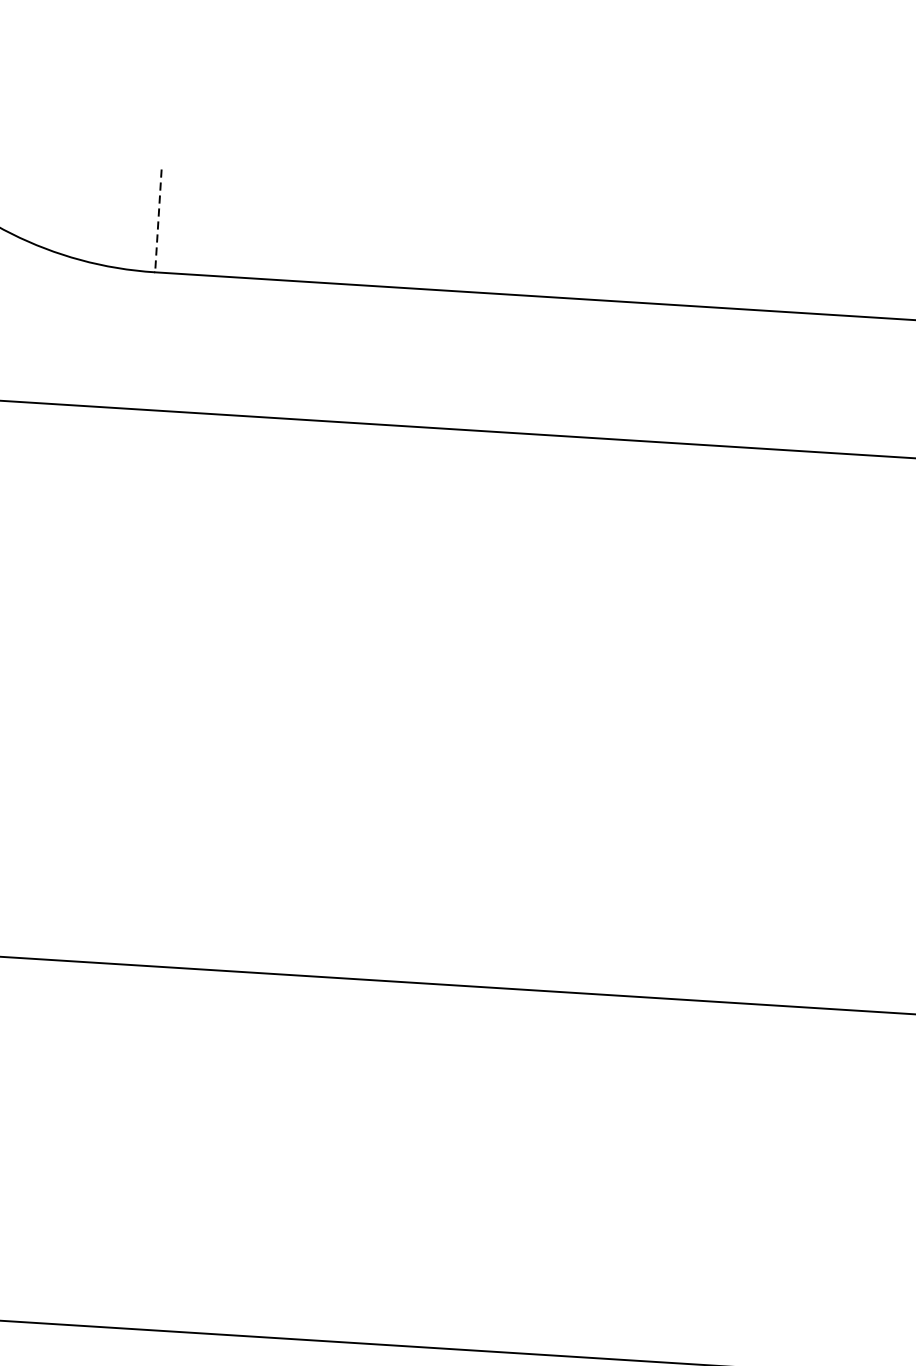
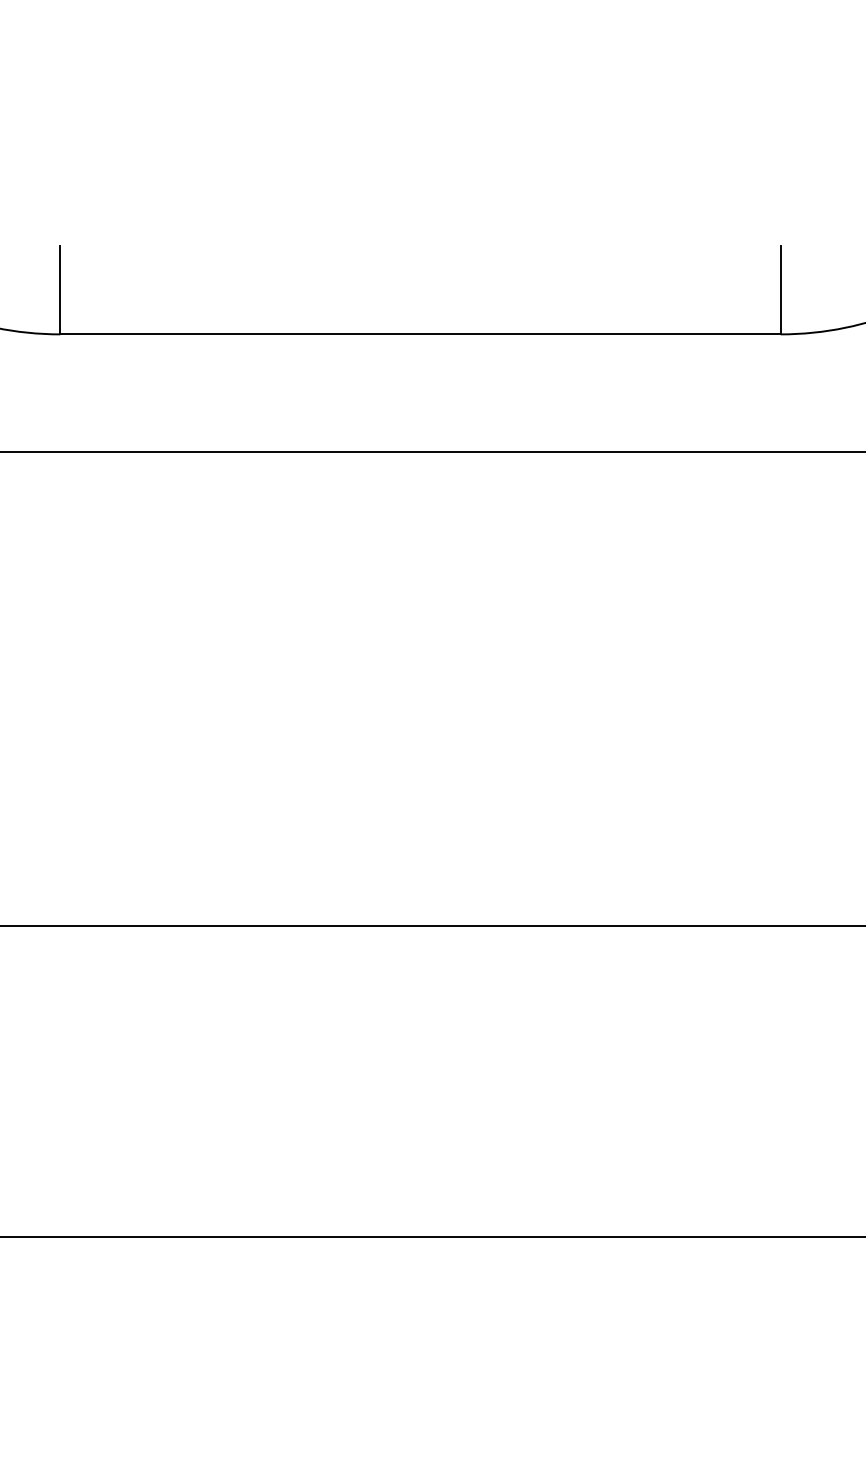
line: (158, 221) -> (60, 290), dashed -> solid

